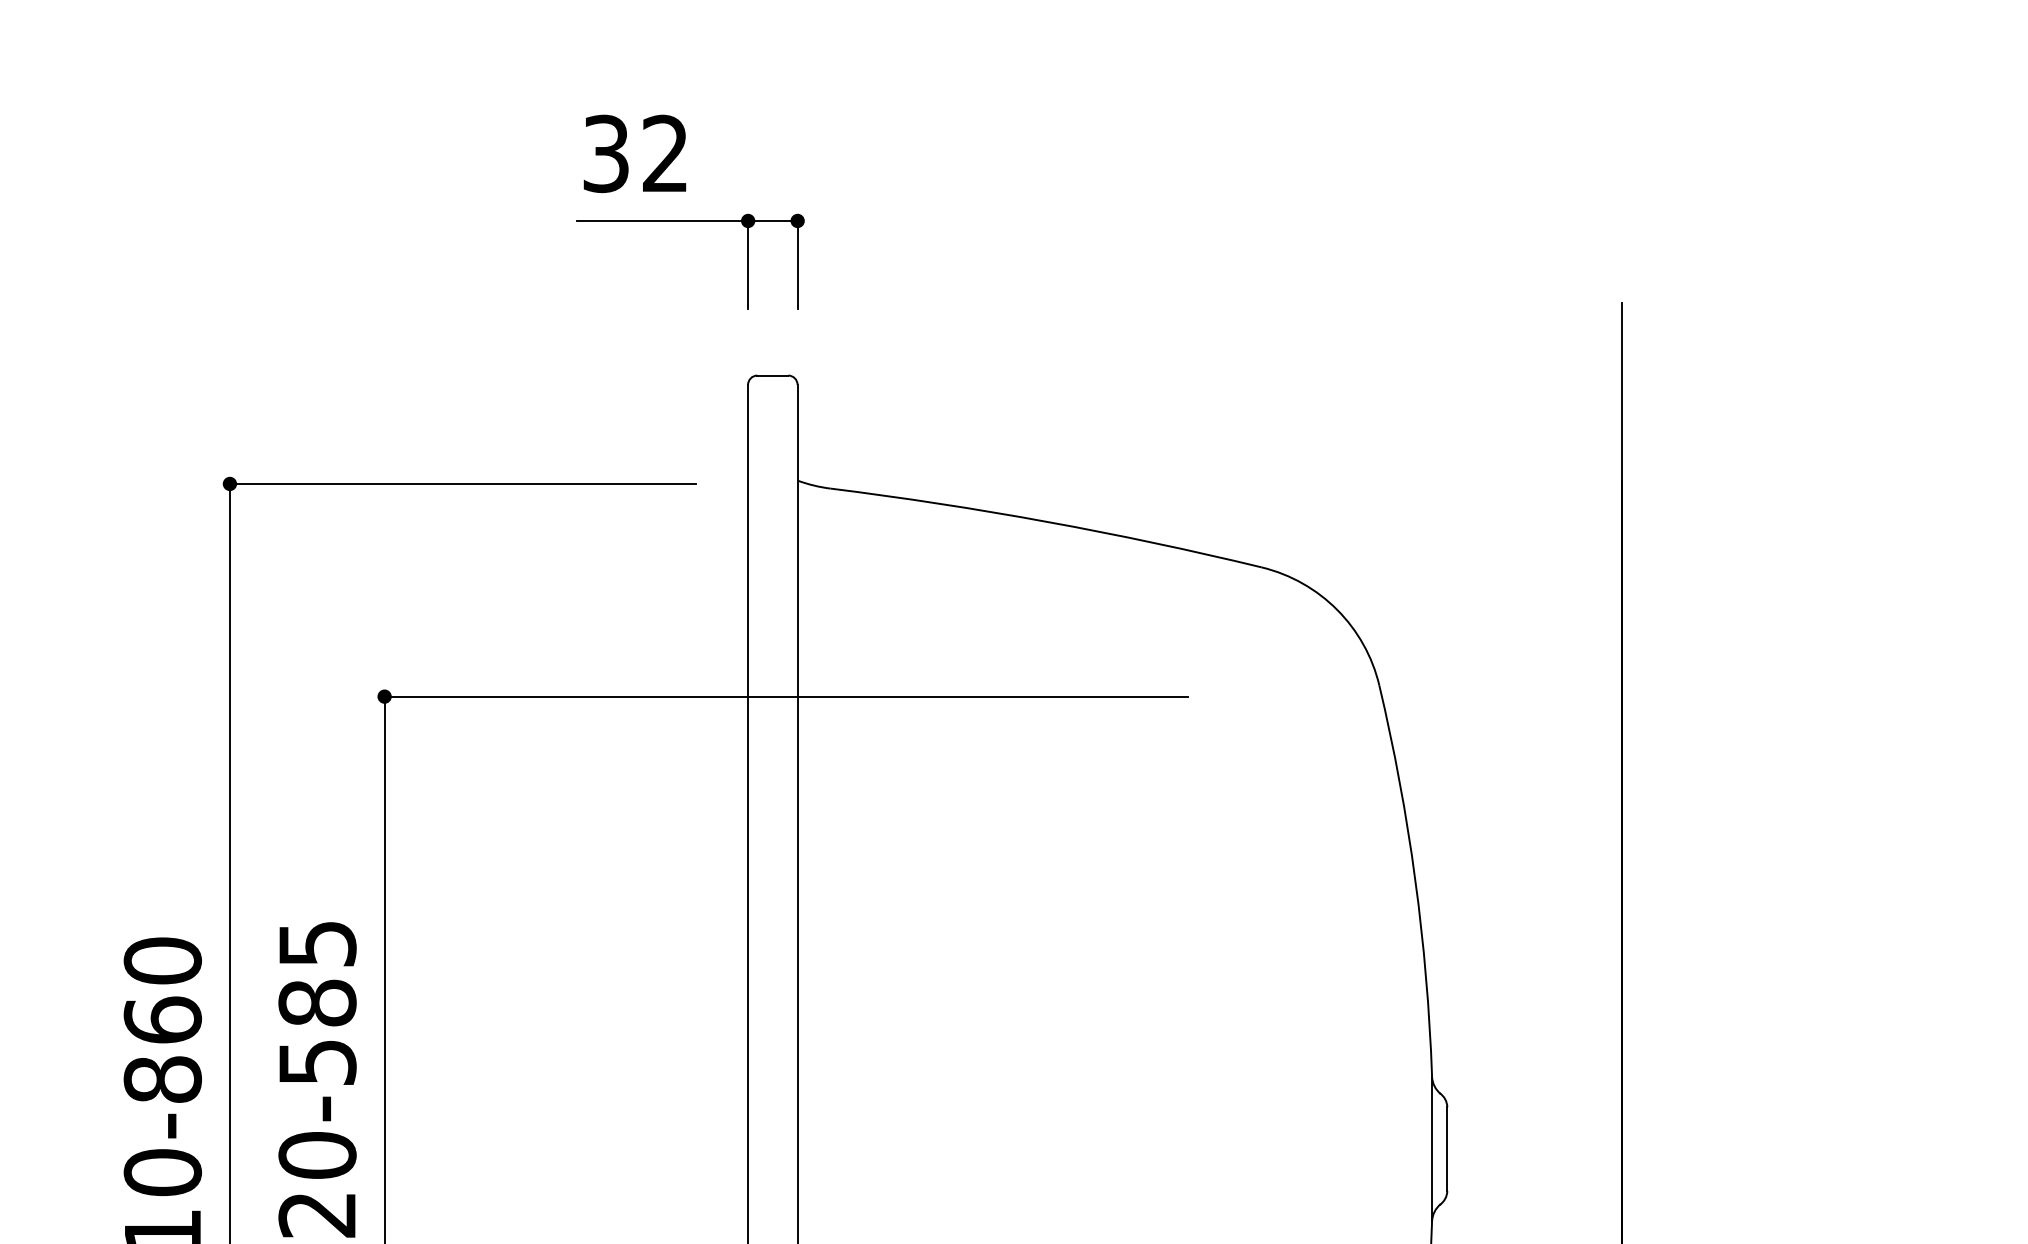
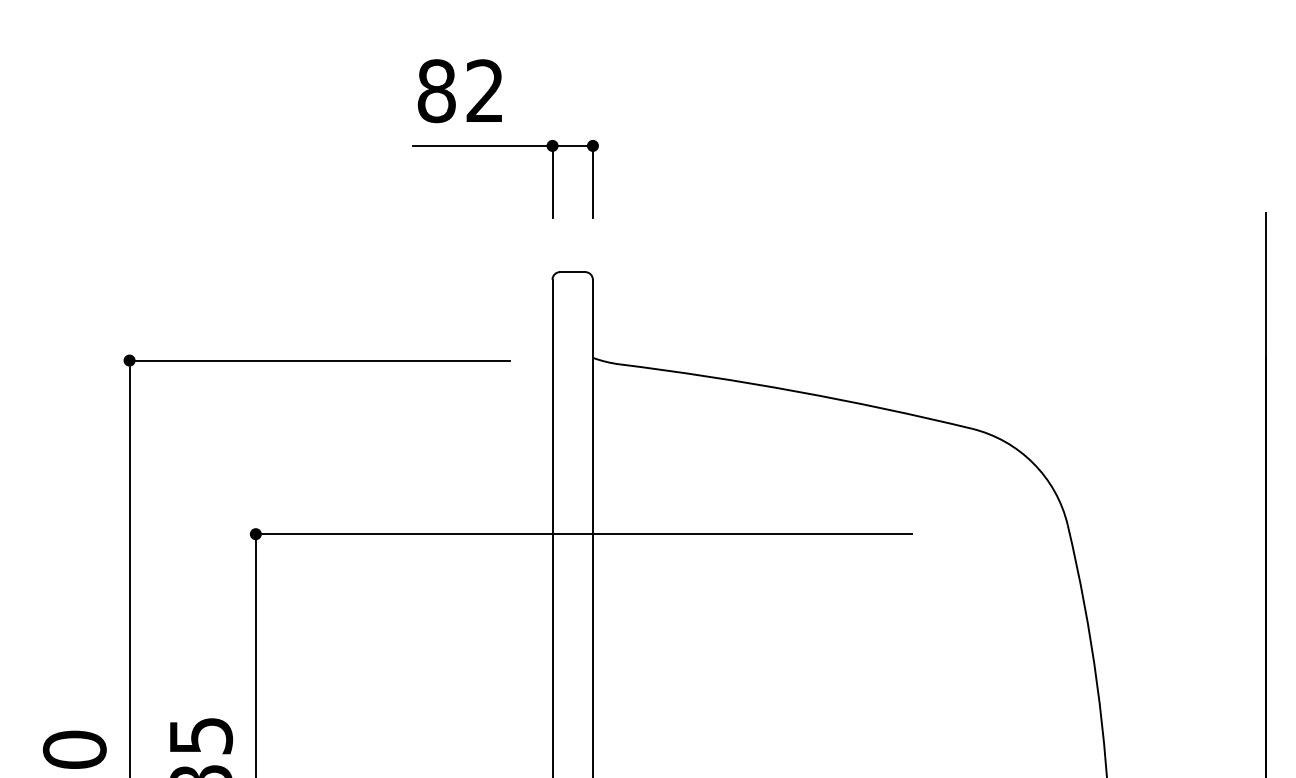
text: (606, 153) -> (436, 90), 32 -> 82

